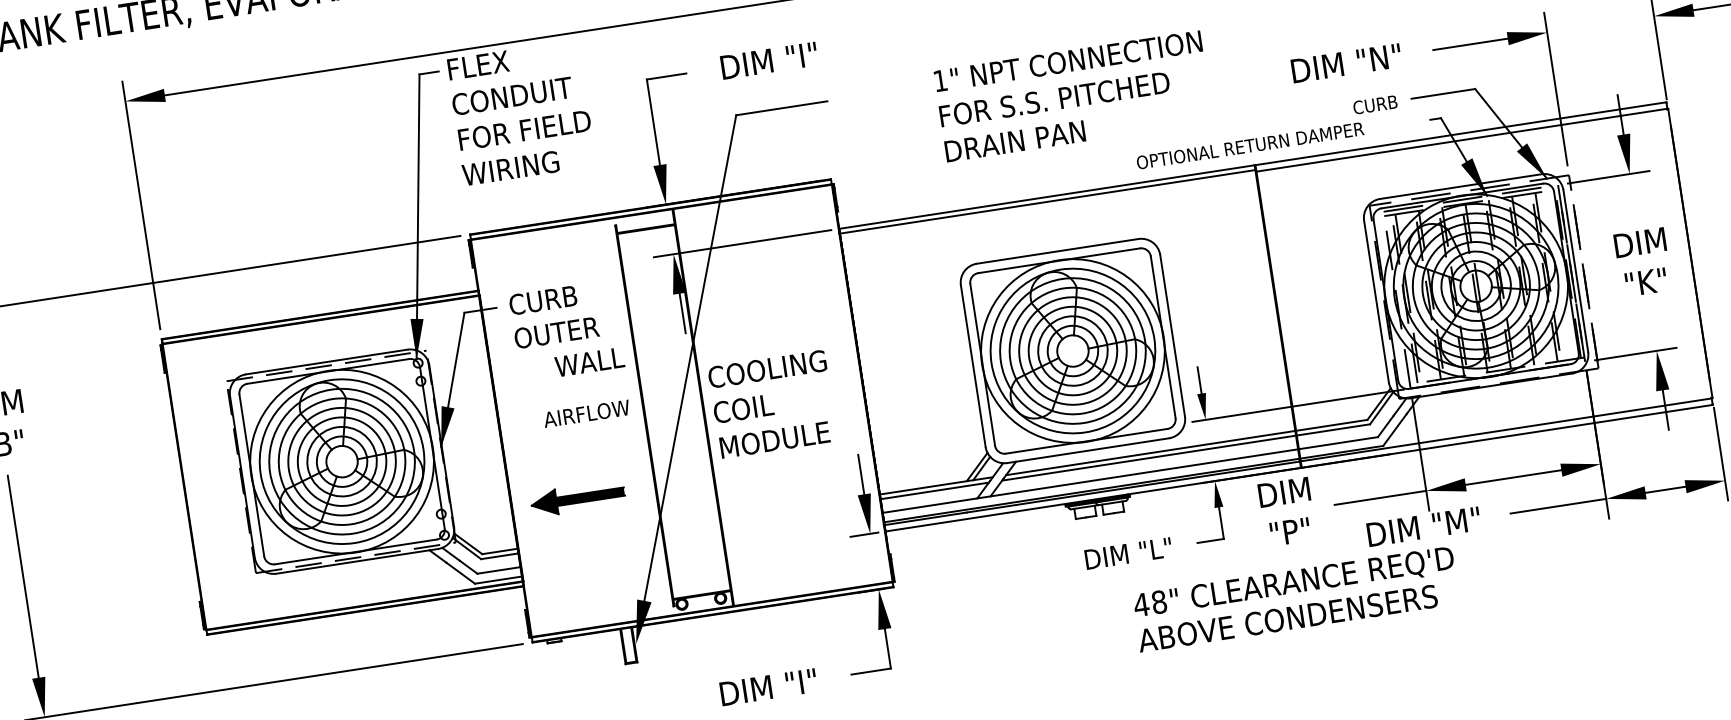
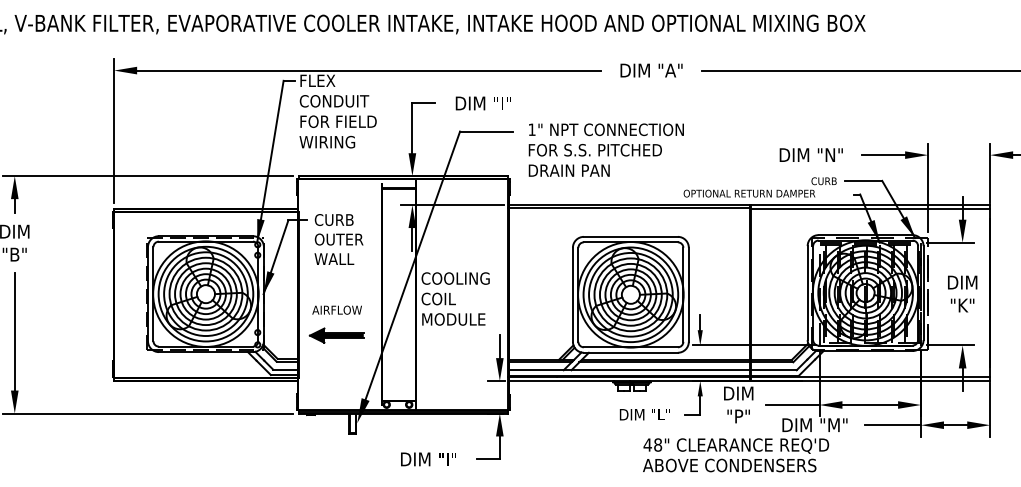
text: (1071, 95) -> (605, 149), moved
text: (589, 361) -> (334, 258), moved
text: (585, 412) -> (336, 309), moved

